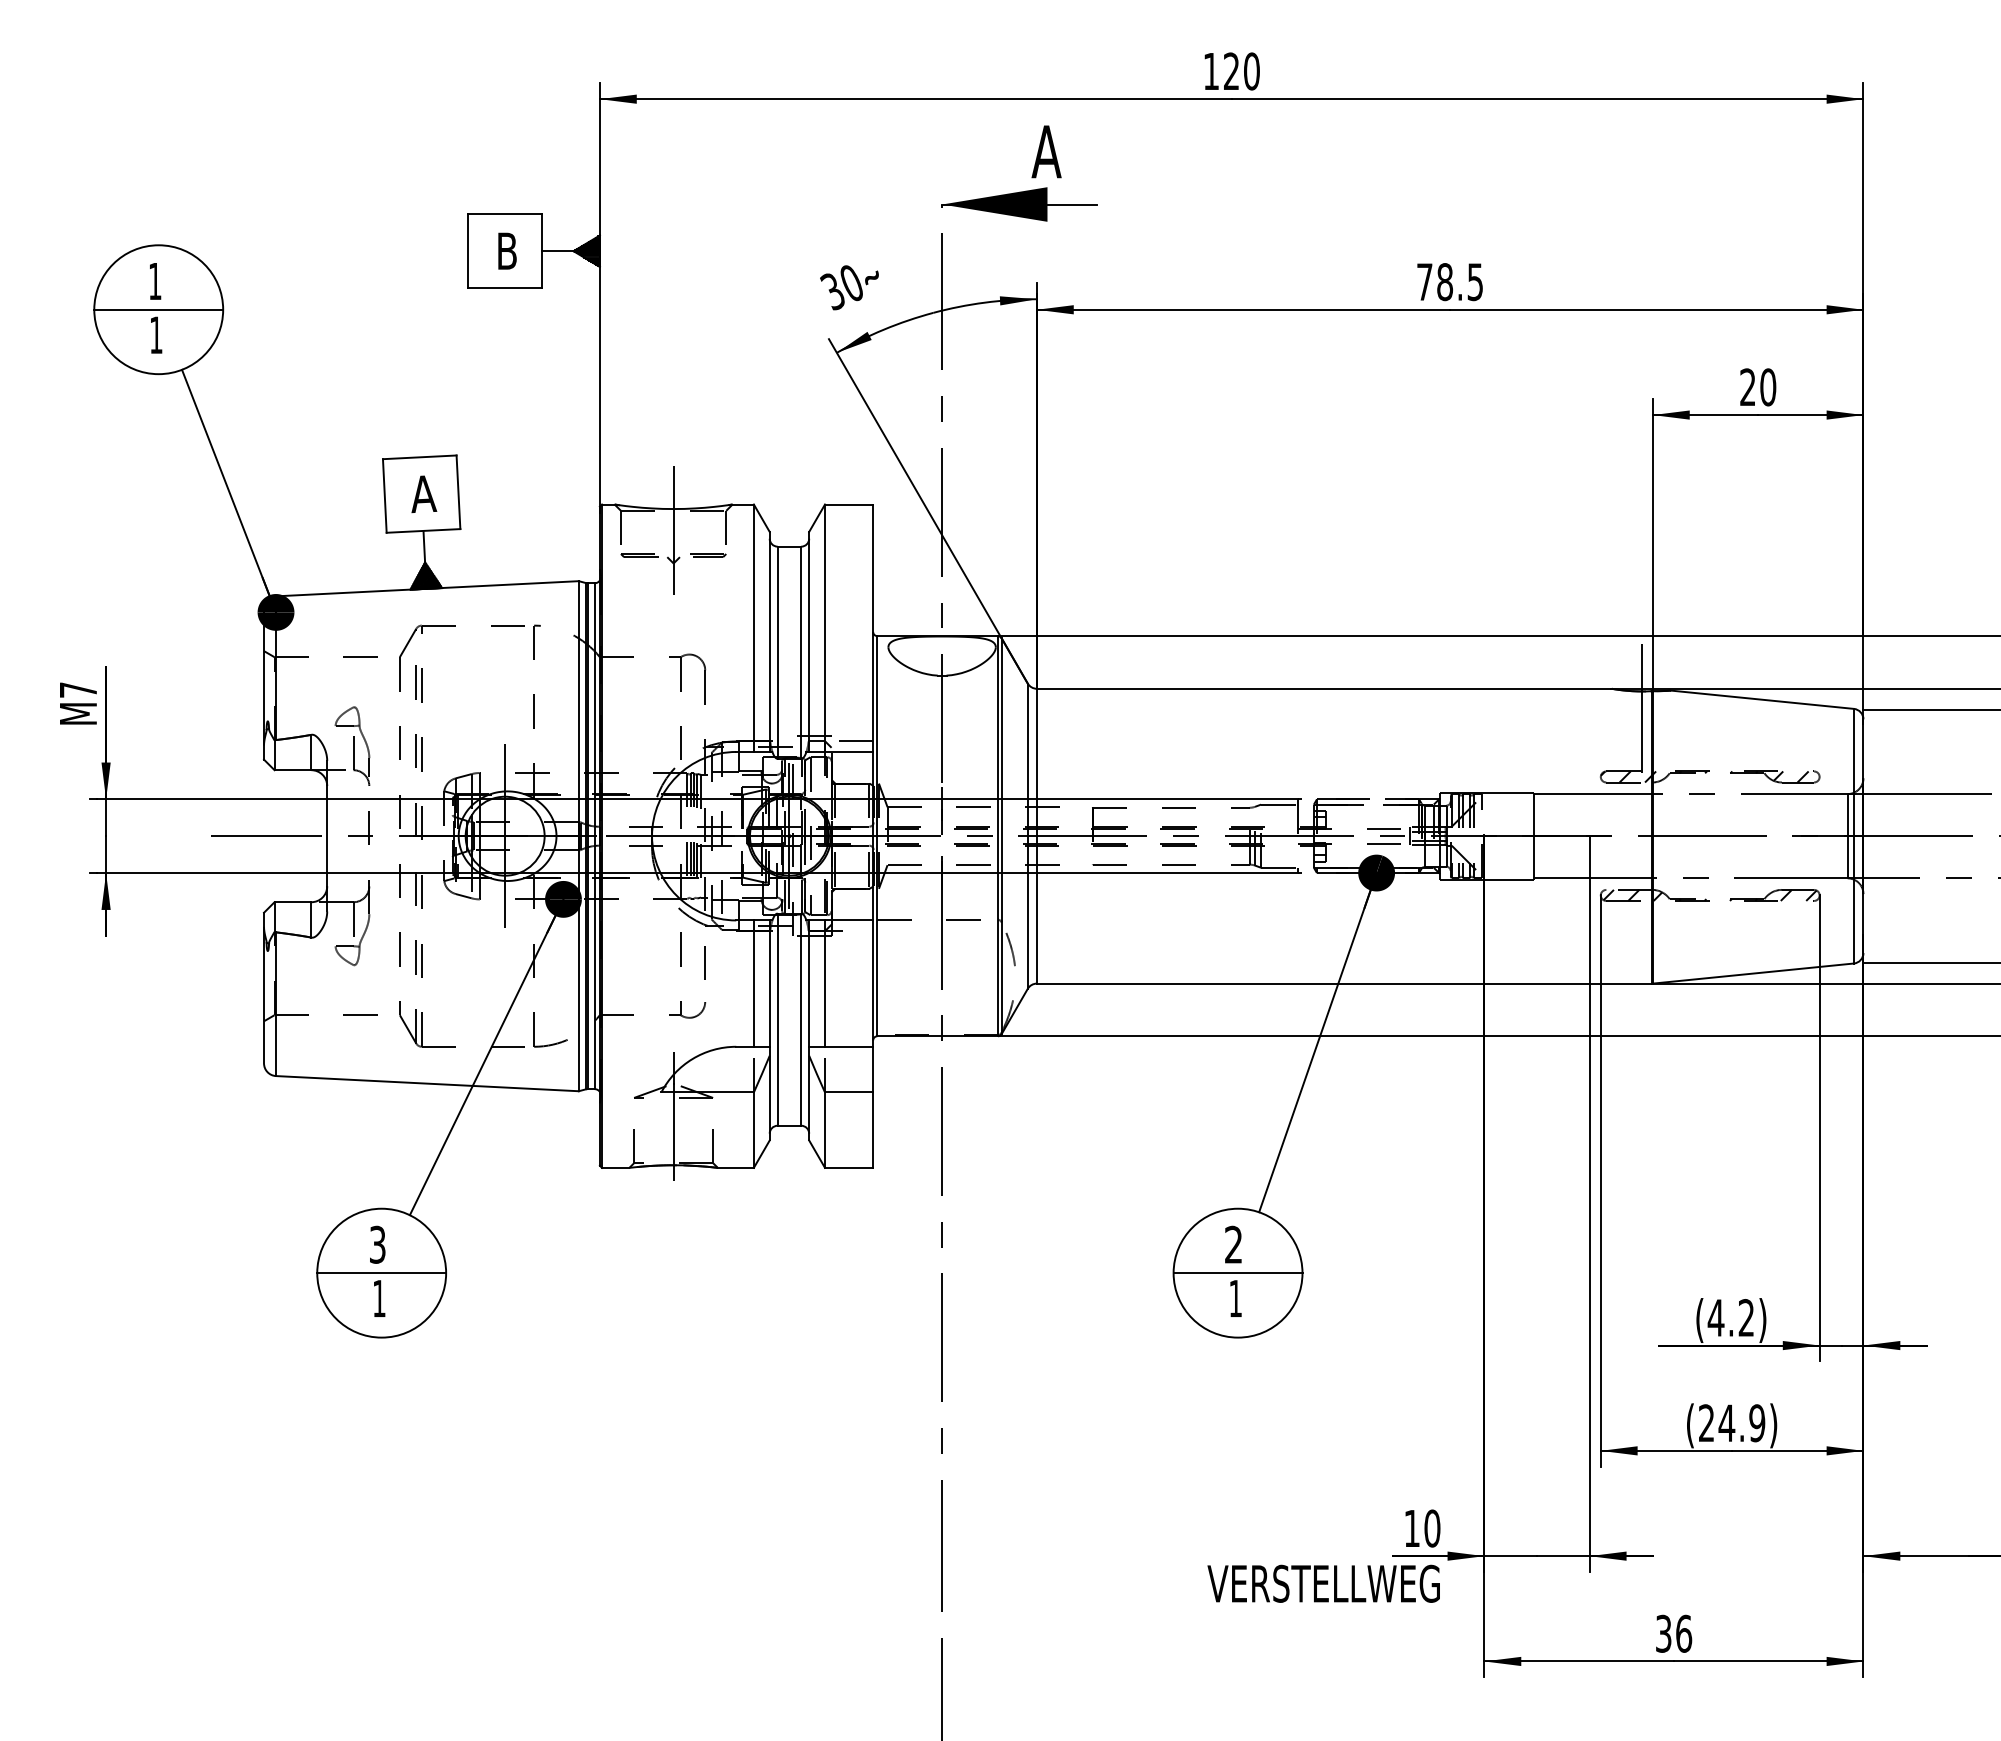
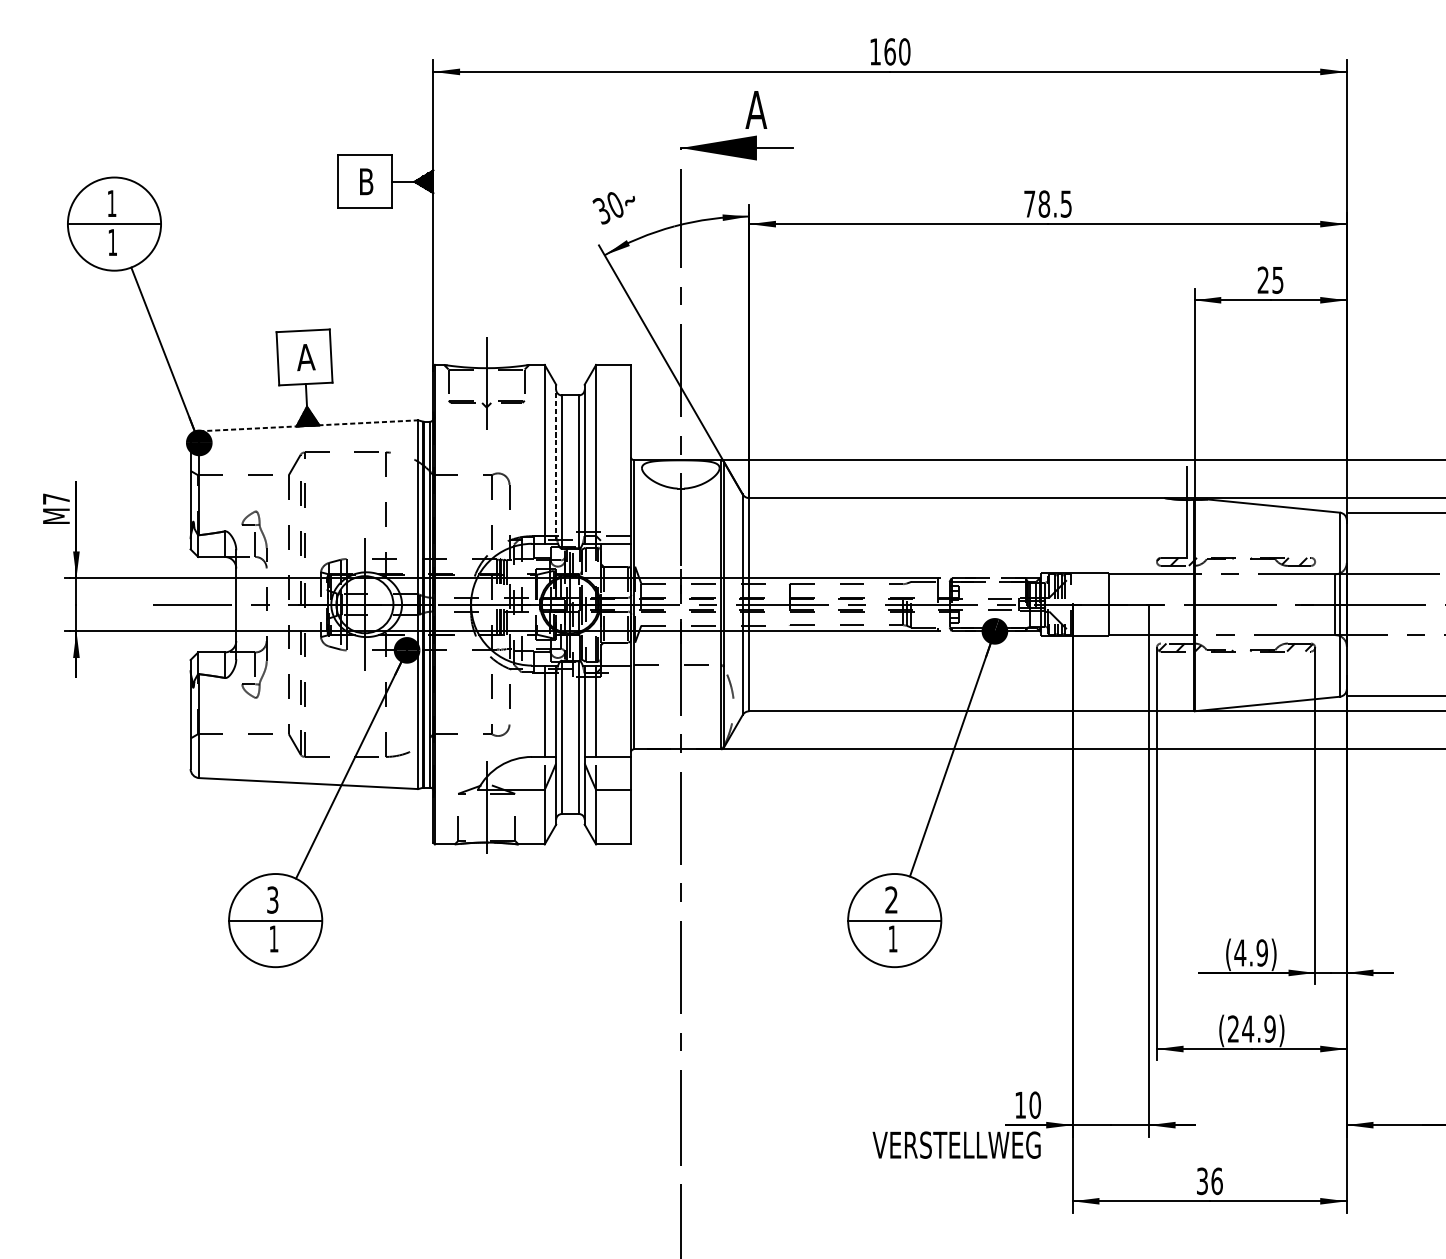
text: (1231, 71) -> (889, 51), 120 -> 160
text: (1768, 387) -> (1278, 280), 20 -> 25
line: (427, 588) -> (308, 425), solid -> dashed
line: (769, 642) -> (556, 464), solid -> dashed
text: (1746, 1317) -> (1262, 952), (4.2) -> (4.9)

